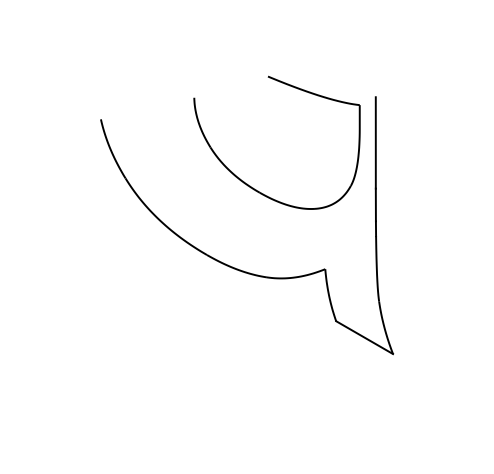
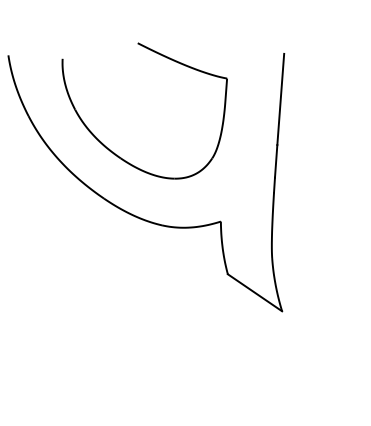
part: (247, 183) -> (109, 148), moved

